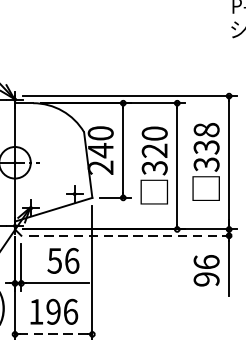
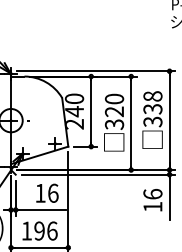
line: (133, 235) -> (98, 174), dashed -> solid
text: (54, 261) -> (40, 193), 56 -> 16
text: (206, 278) -> (152, 206), 96 -> 16
line: (53, 334) -> (39, 247), dashed -> solid

